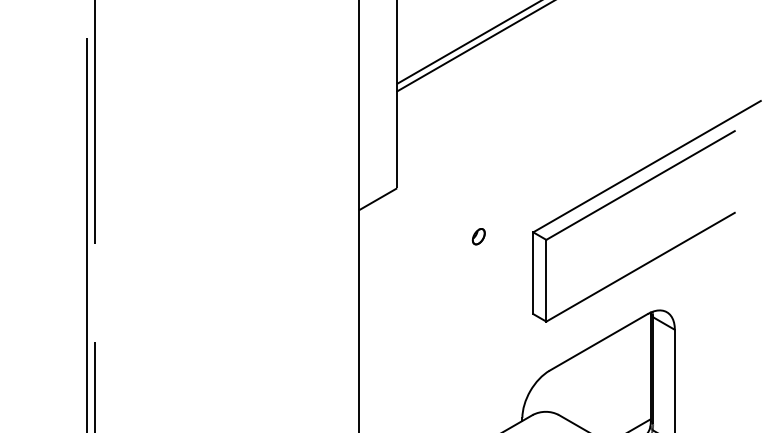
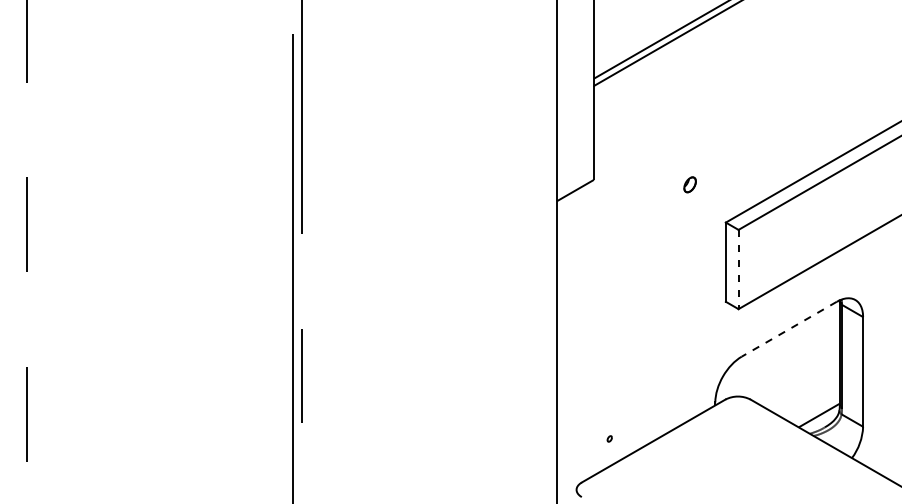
part: (478, 236) -> (689, 184), moved
line: (546, 280) -> (738, 269), solid -> dashed
line: (598, 342) -> (789, 329), solid -> dashed

